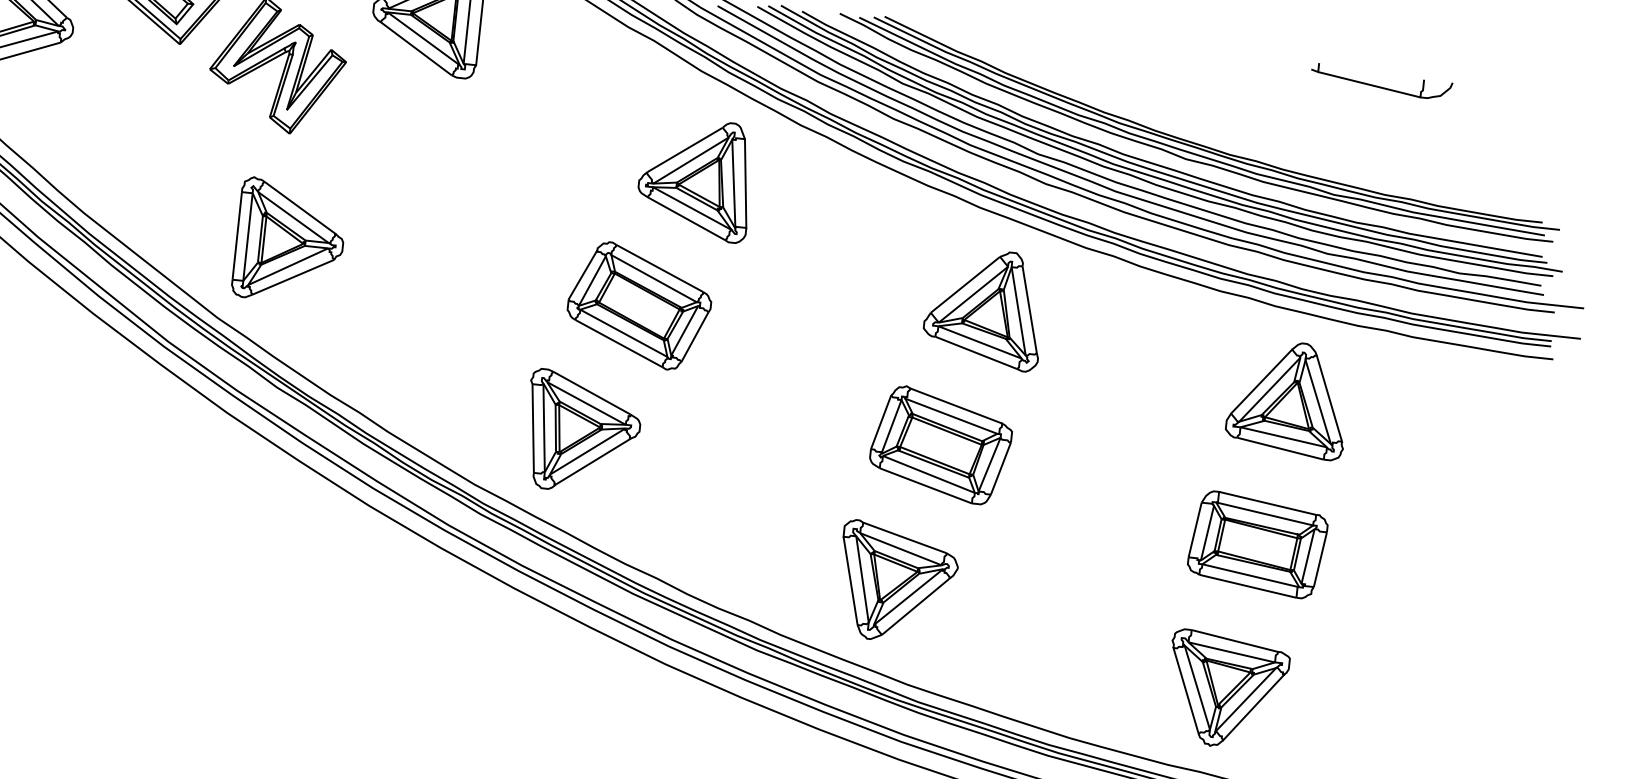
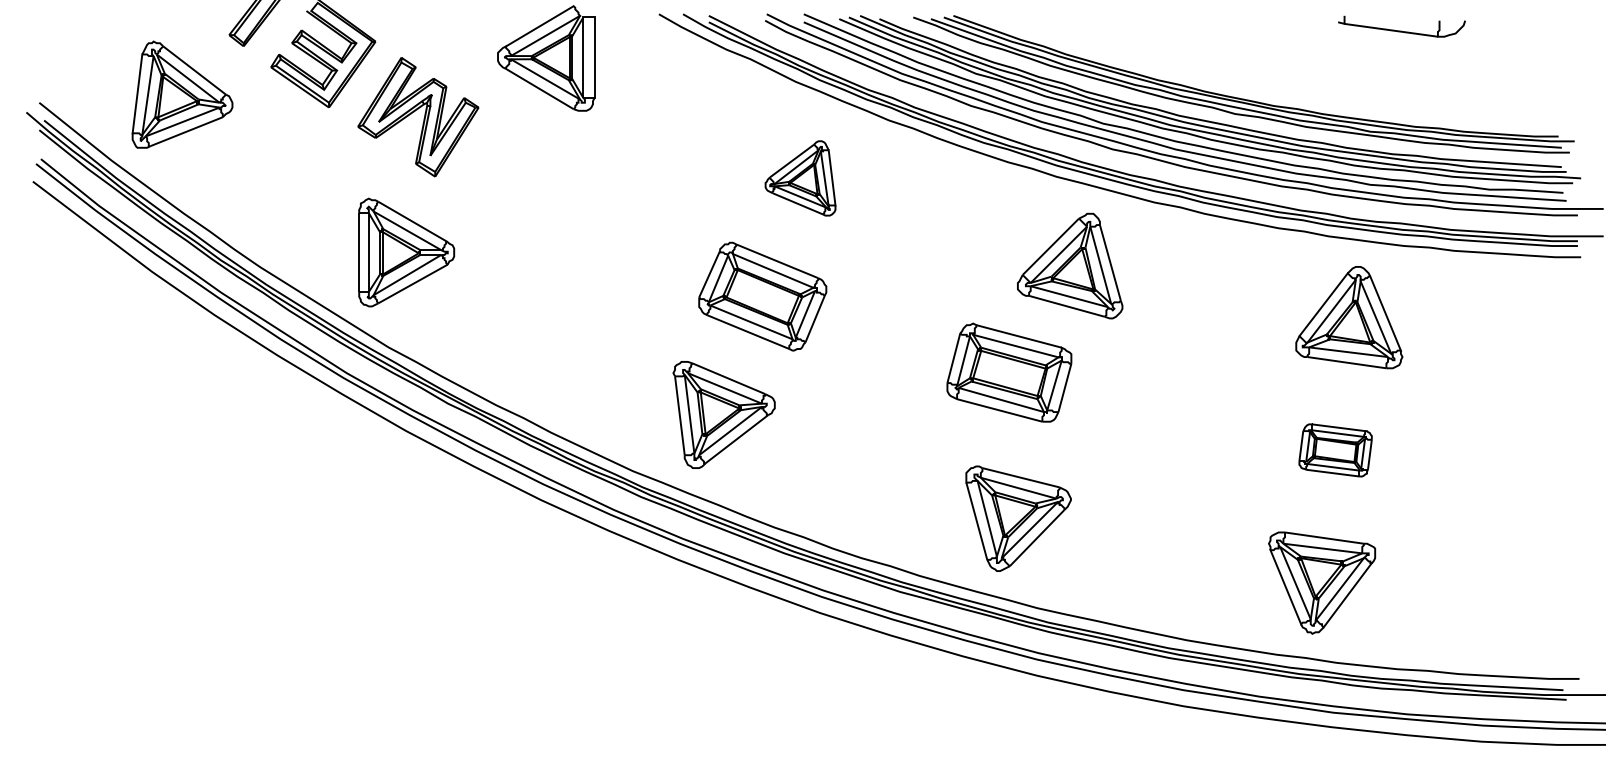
part: (695, 179) -> (800, 178), size x0.7
part: (289, 241) -> (406, 252), moved
part: (941, 444) -> (1009, 372), moved
part: (1257, 544) -> (1335, 450), size x0.6

